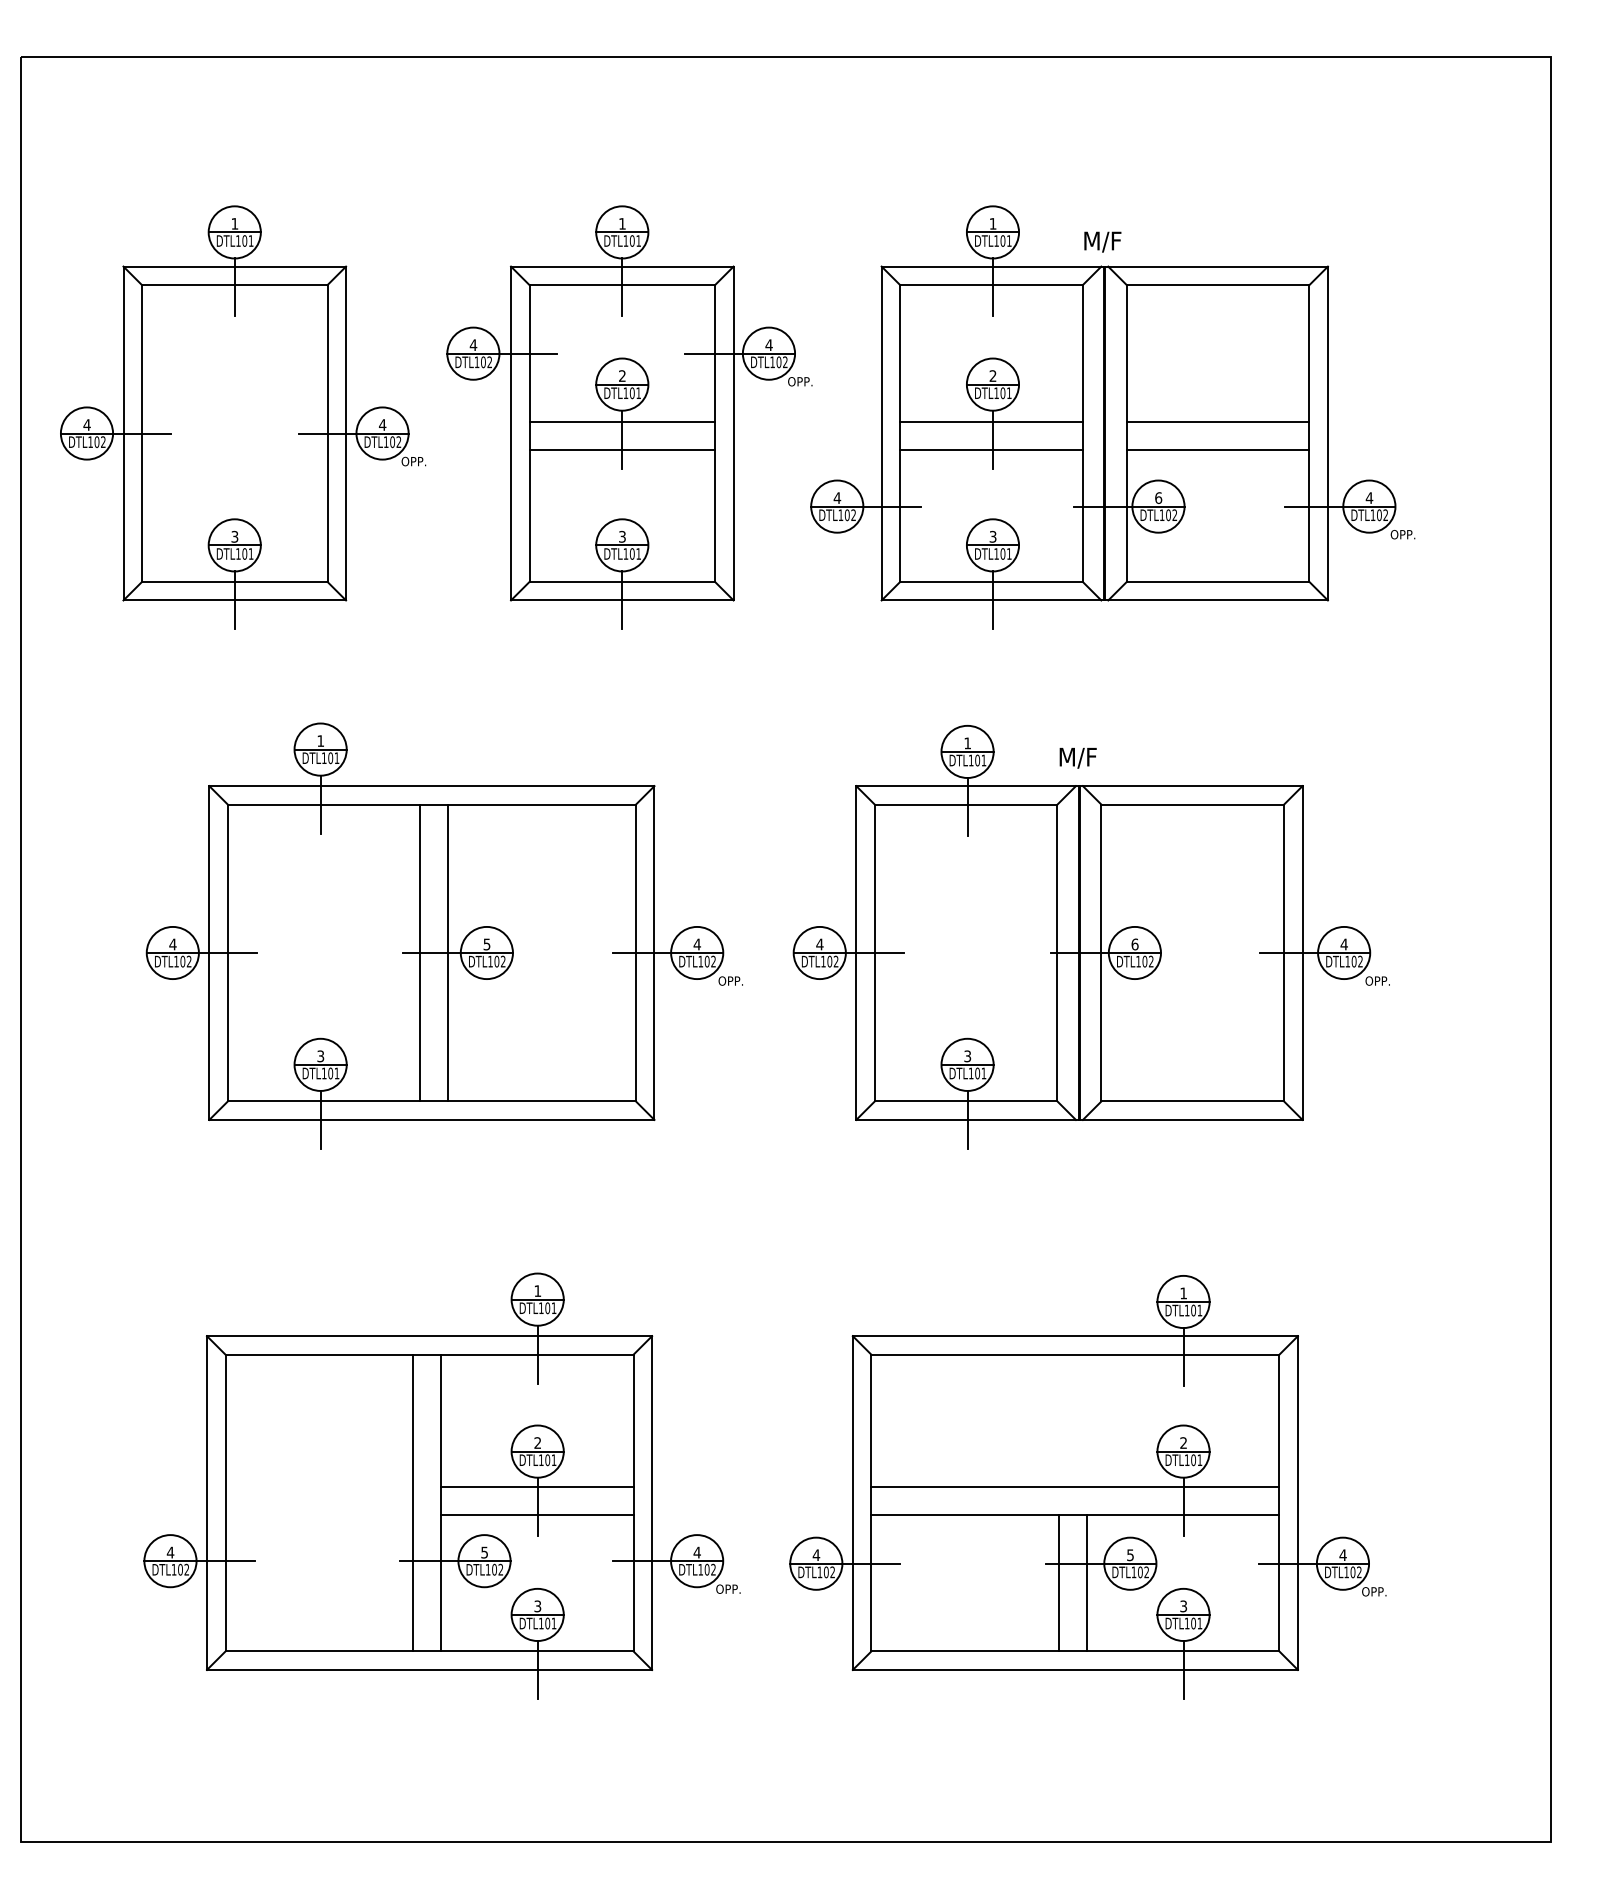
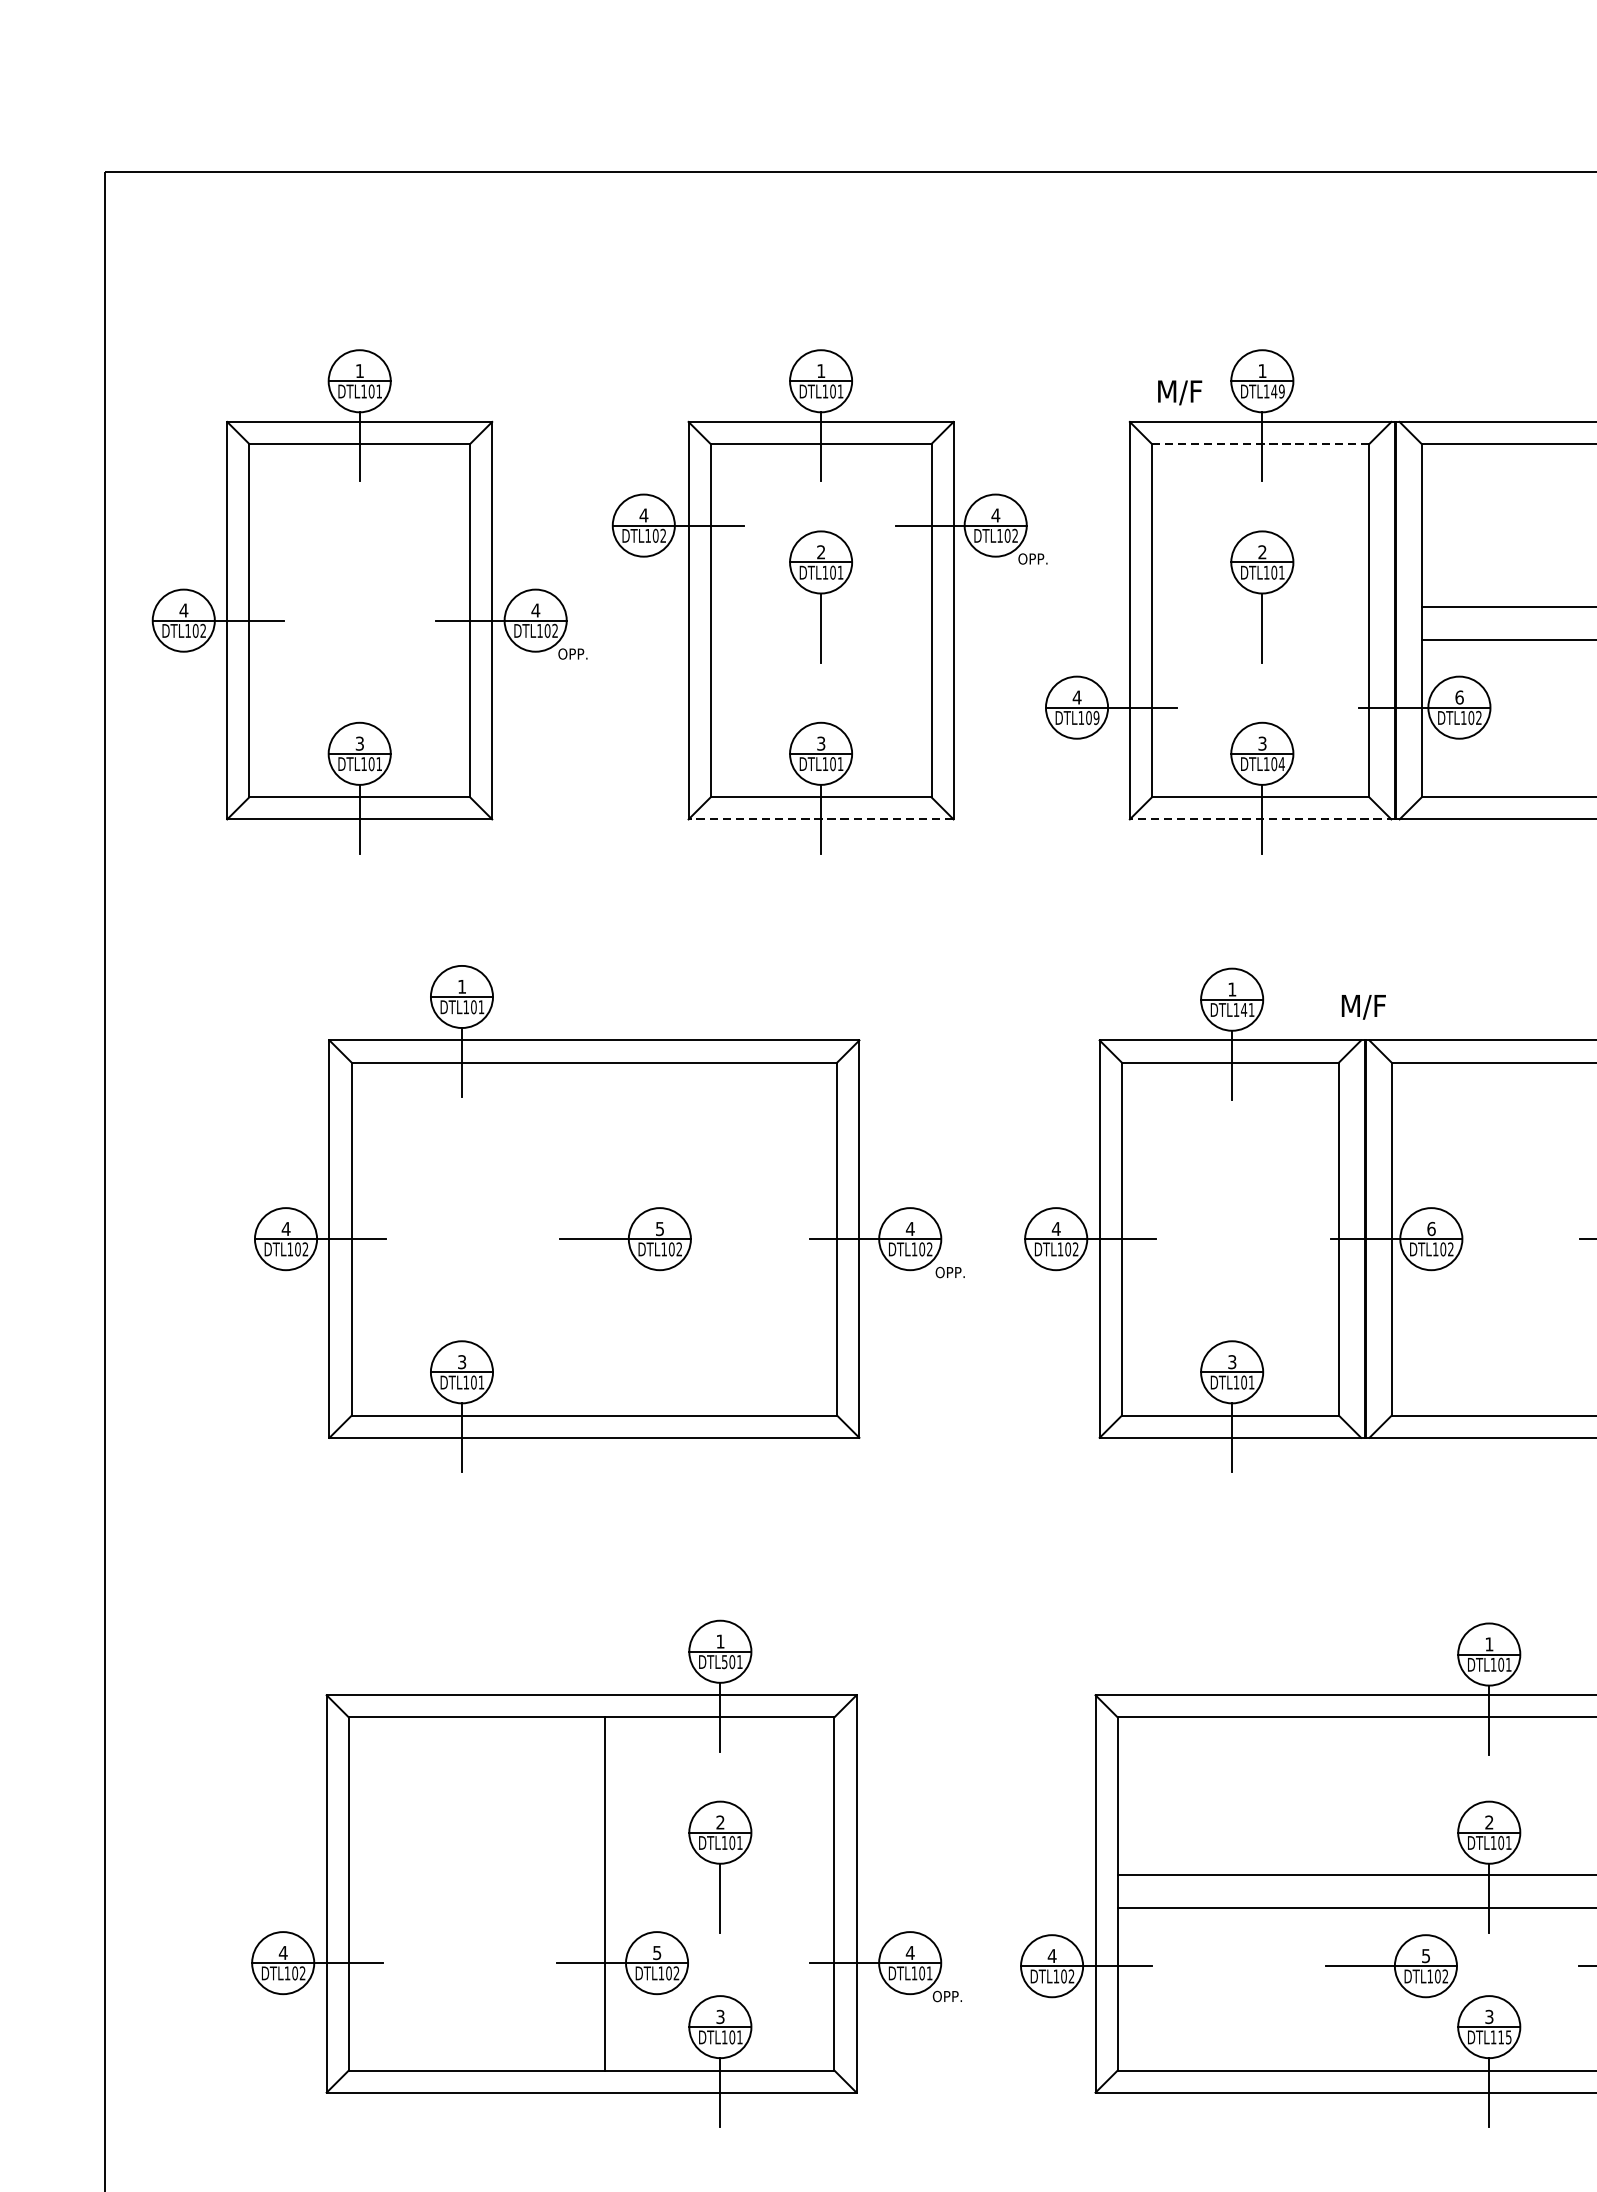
text: (1005, 240) -> (1277, 390), DTL101 -> DTL149
text: (1102, 241) -> (1179, 392), moved
line: (991, 285) -> (1260, 444), solid -> dashed
line: (622, 421) -> (821, 606), removed
line: (991, 421) -> (1260, 606), removed
line: (622, 449) -> (821, 639), removed
line: (991, 449) -> (1260, 639), removed
text: (853, 515) -> (1096, 718), DTL102 -> DTL109
text: (1008, 553) -> (1280, 763), DTL101 -> DTL104
line: (621, 600) -> (820, 819), solid -> dashed
line: (992, 600) -> (1261, 819), solid -> dashed
text: (977, 760) -> (1243, 1009), DTL101 -> DTL141
line: (420, 952) -> (580, 1238), removed
line: (448, 952) -> (614, 1238), removed
text: (541, 1308) -> (724, 1662), DTL101 -> DTL501
line: (537, 1486) -> (720, 1874), removed
line: (413, 1502) -> (572, 1893), removed
line: (537, 1514) -> (720, 1907), removed
text: (713, 1569) -> (929, 1973), DTL102 -> DTL101
line: (1059, 1582) -> (1341, 1988), removed
line: (1086, 1582) -> (1373, 1988), removed
text: (1196, 1623) -> (1504, 2037), DTL101 -> DTL115

